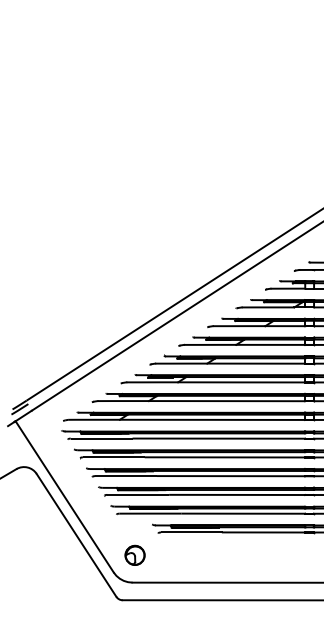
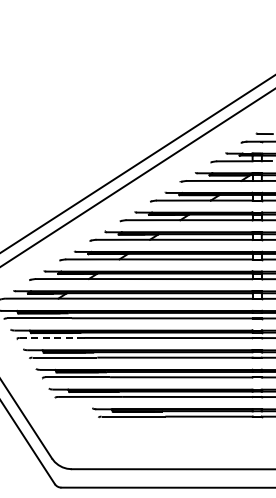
line: (113, 457) -> (51, 338), solid -> dashed
part: (134, 554) -> (73, 439), removed

